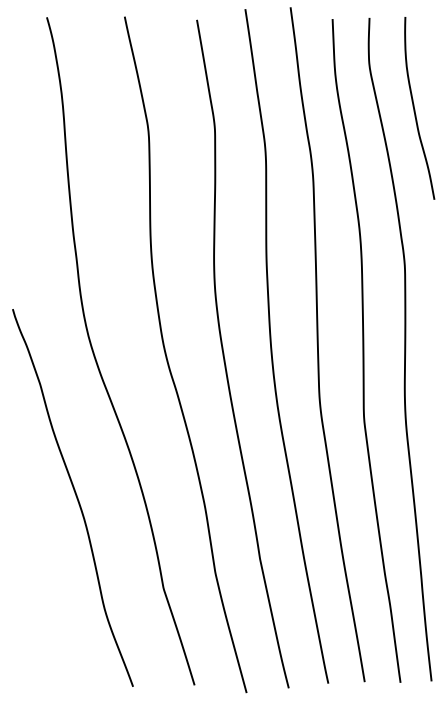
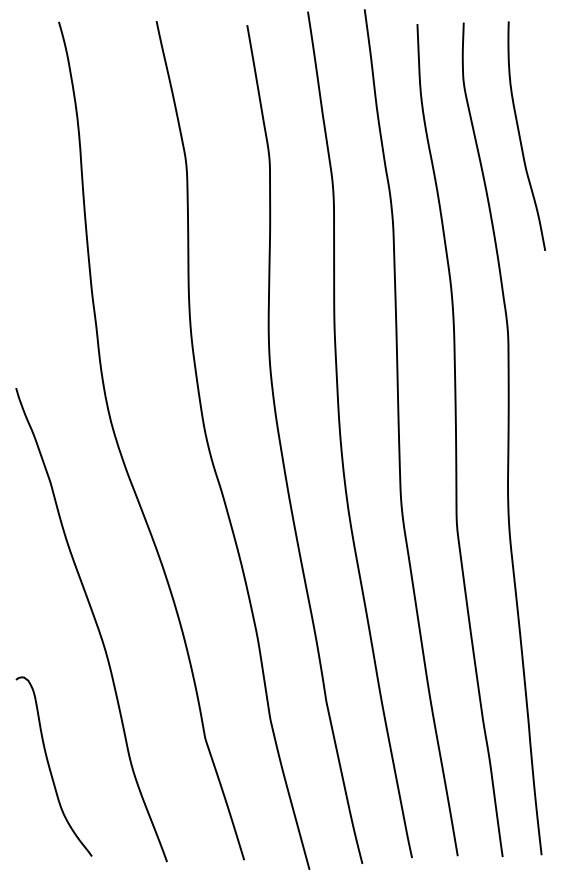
curve: (40, 611) -> (50, 767), added

